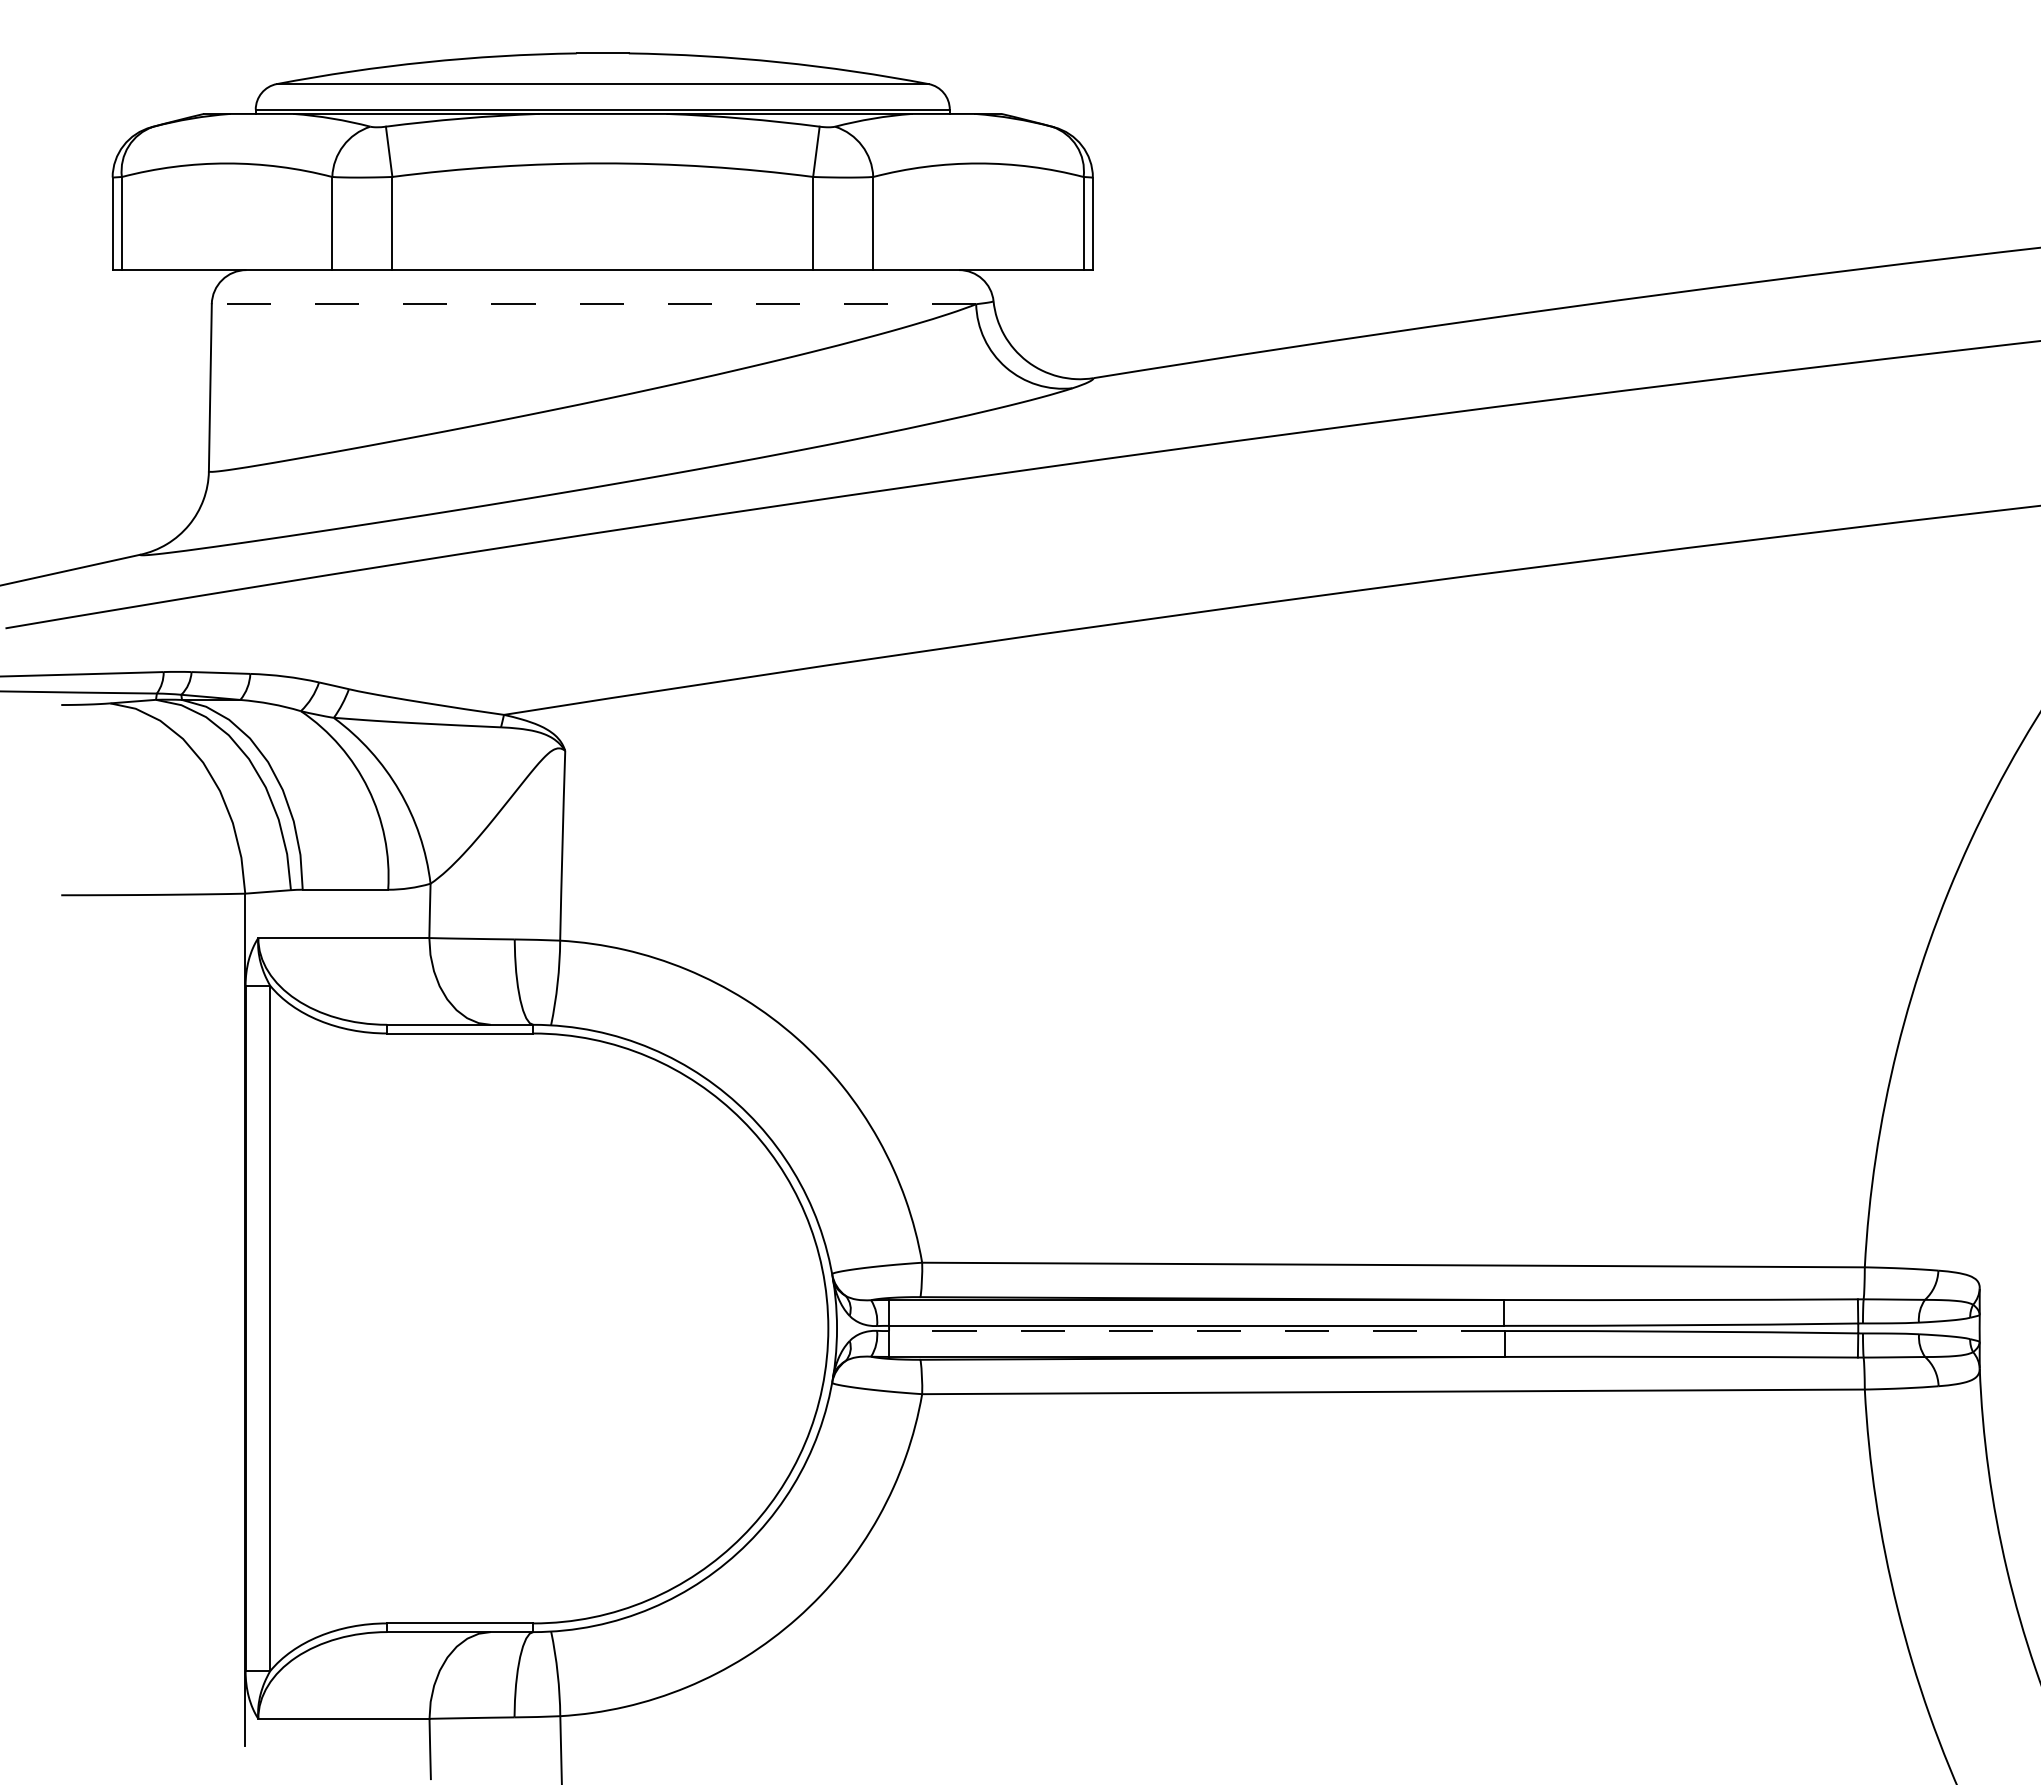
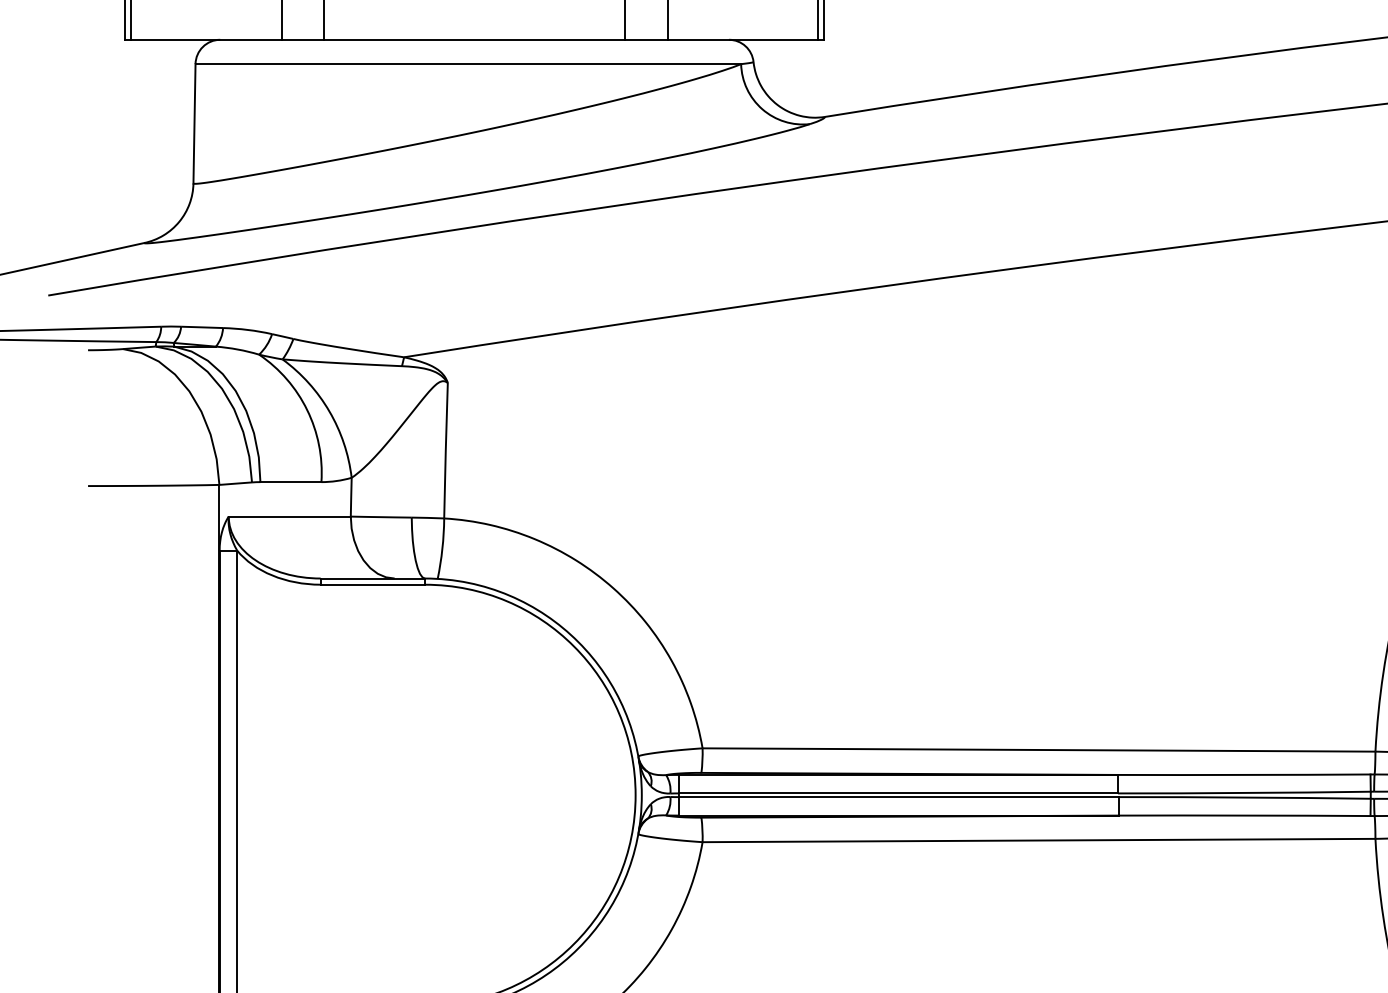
line: (593, 304) -> (467, 64), dashed -> solid
line: (1196, 1331) -> (898, 797), dashed -> solid

